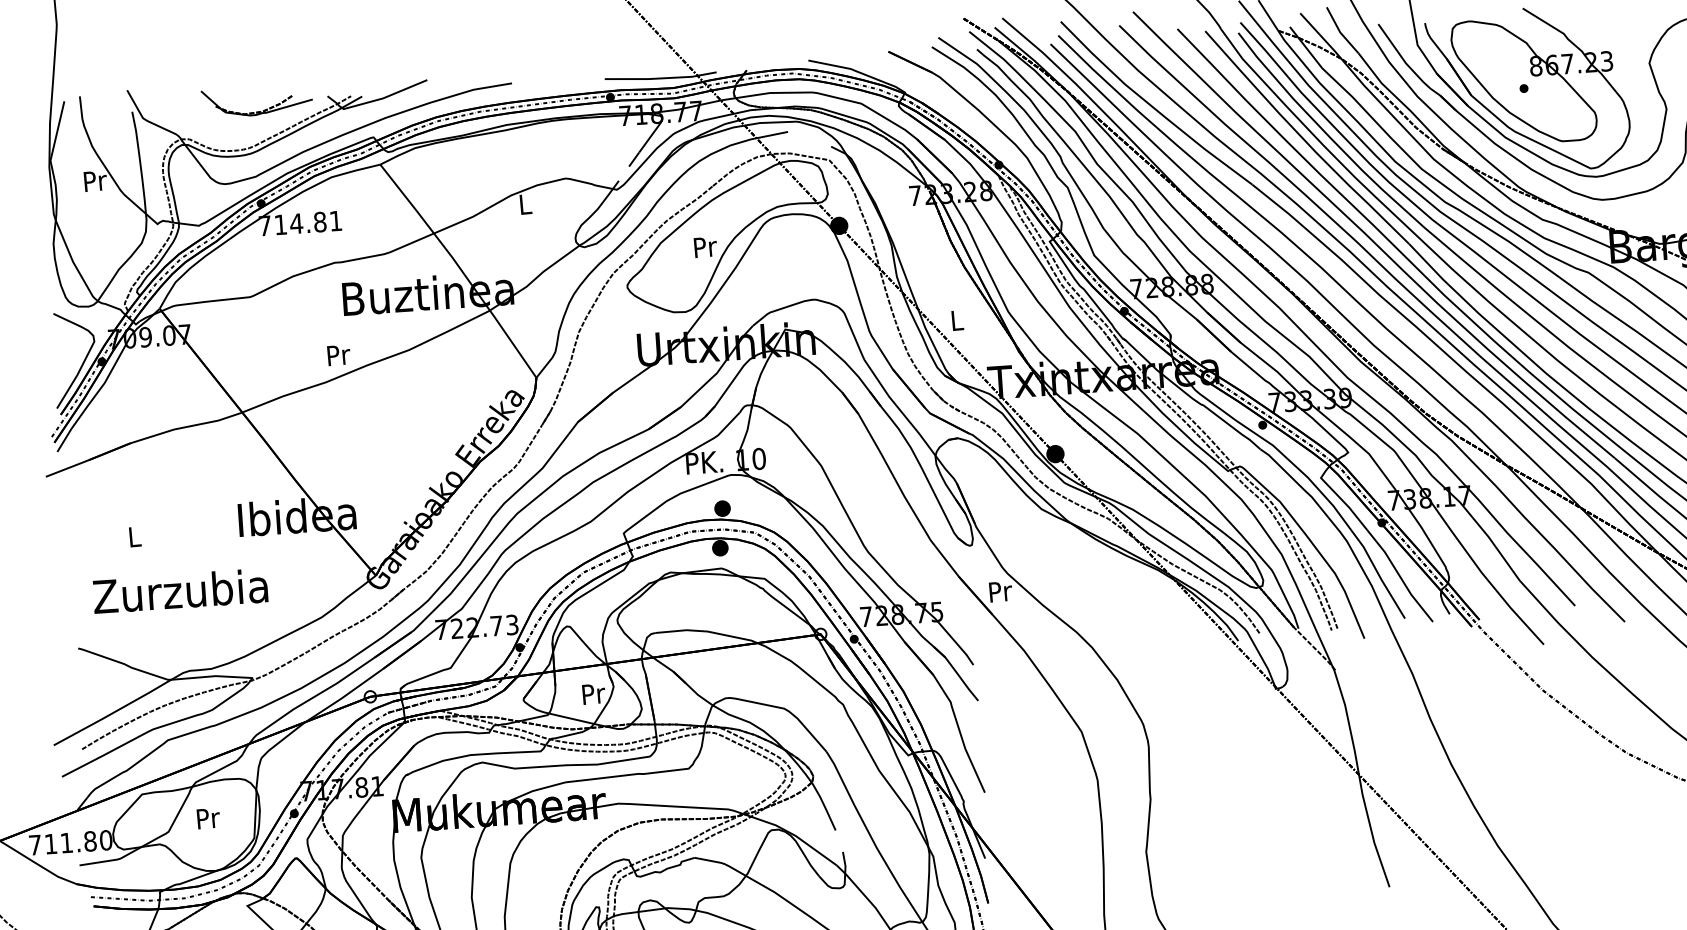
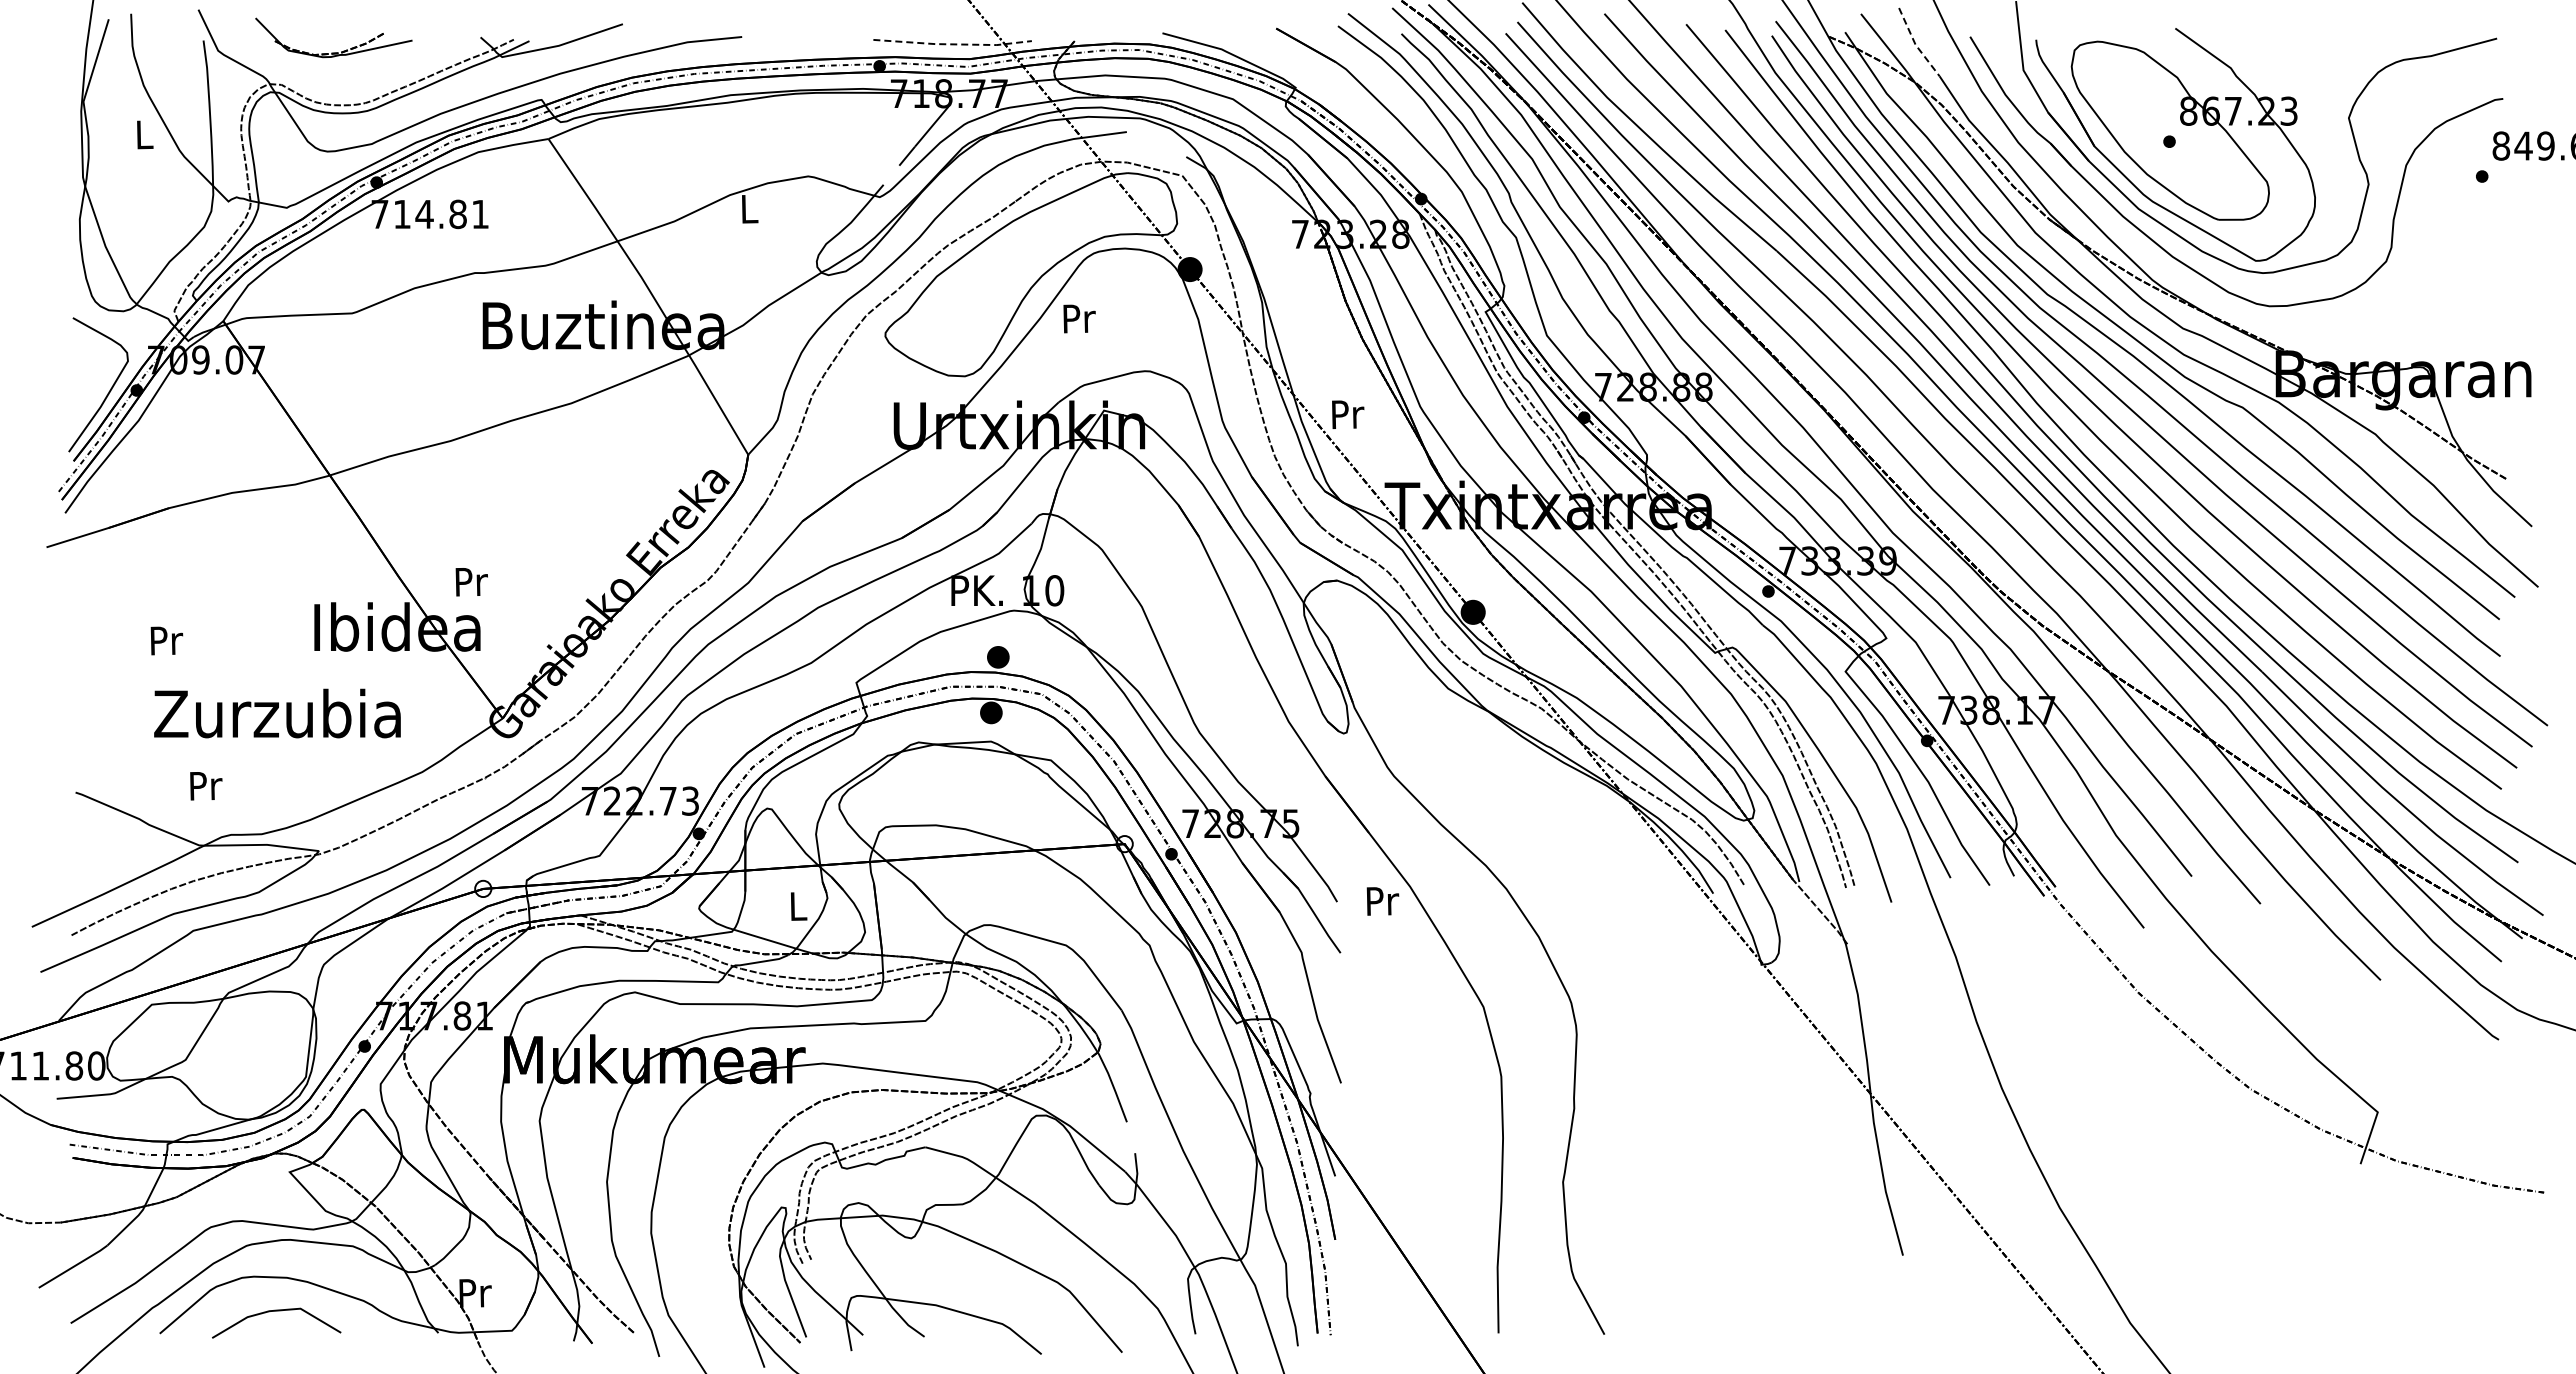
line: (1340, 32) -> (1915, 44), solid -> dashed
line: (661, 78) -> (953, 44), solid -> dashed
part: (257, 111) -> (333, 52), moved
text: (95, 180) -> (145, 134), Pr -> L
text: (705, 247) -> (1079, 318), moved
text: (957, 320) -> (1348, 414), L -> Pr
text: (338, 355) -> (471, 582), moved
text: (134, 536) -> (166, 640), L -> Pr
text: (180, 591) -> (277, 713), moved
text: (1000, 591) -> (1382, 901), moved
text: (593, 694) -> (798, 906), Pr -> L
text: (208, 818) -> (206, 786), moved

